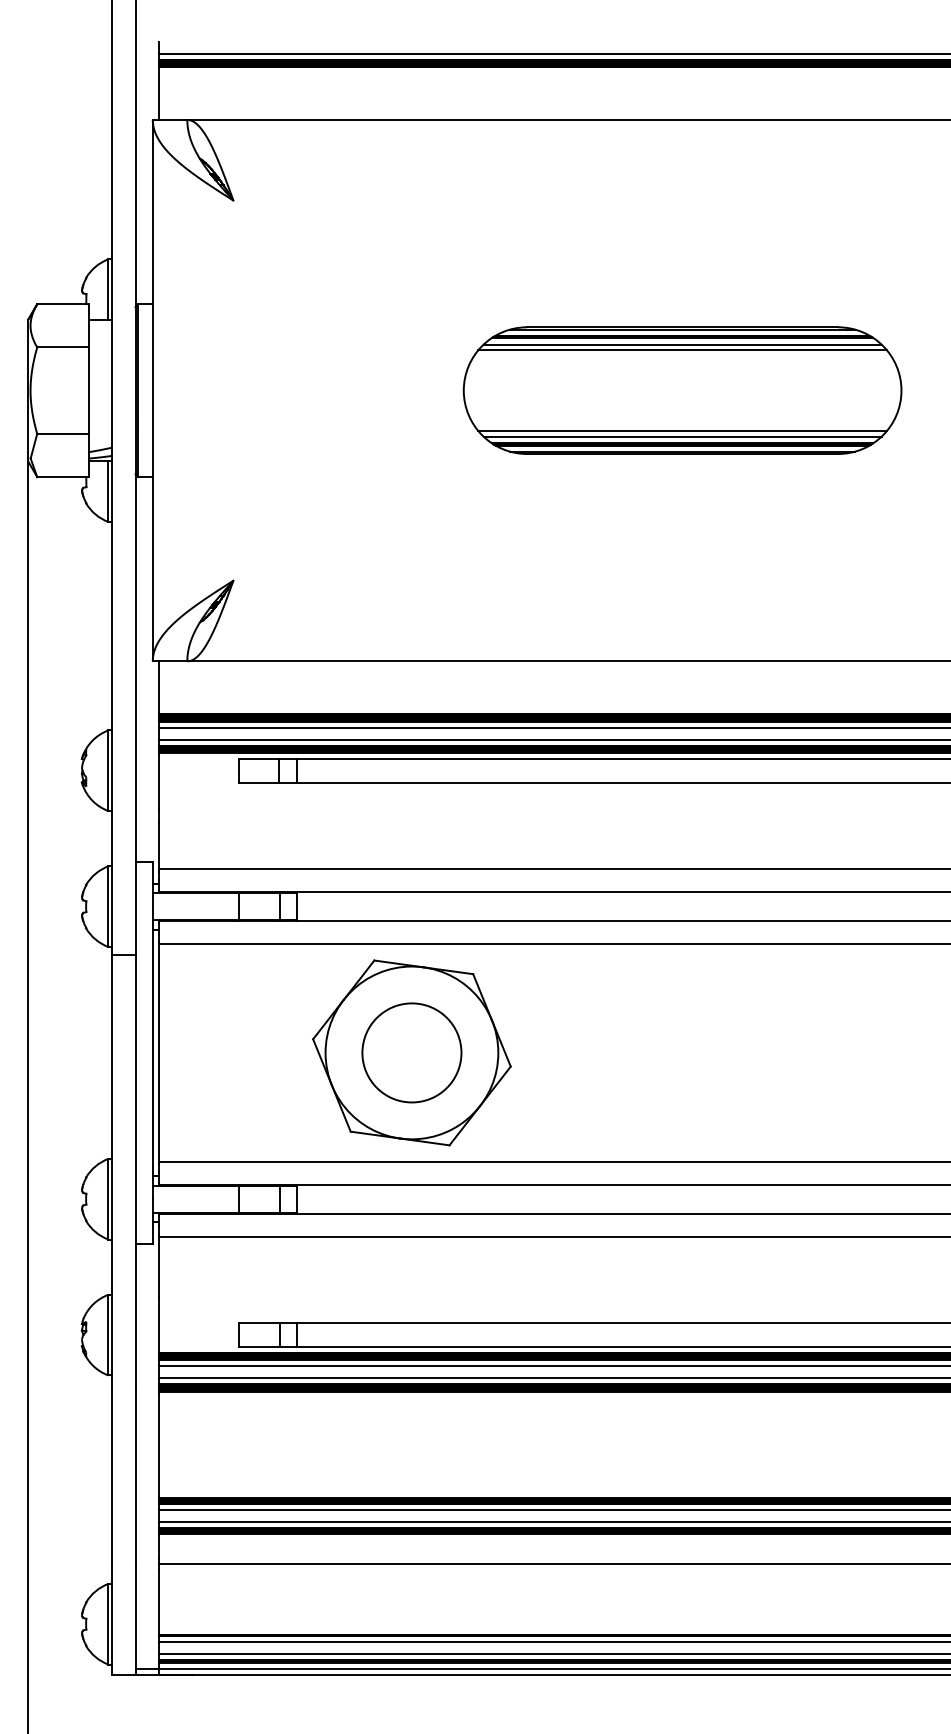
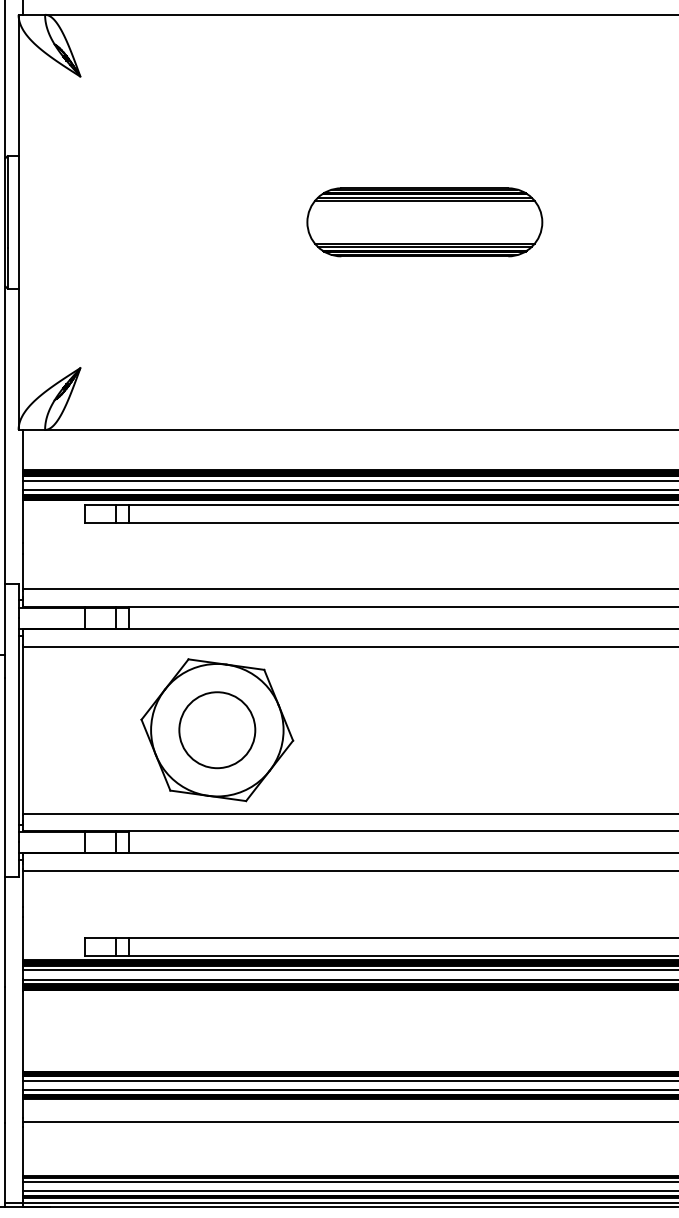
part: (682, 390) -> (424, 222), size x0.7

